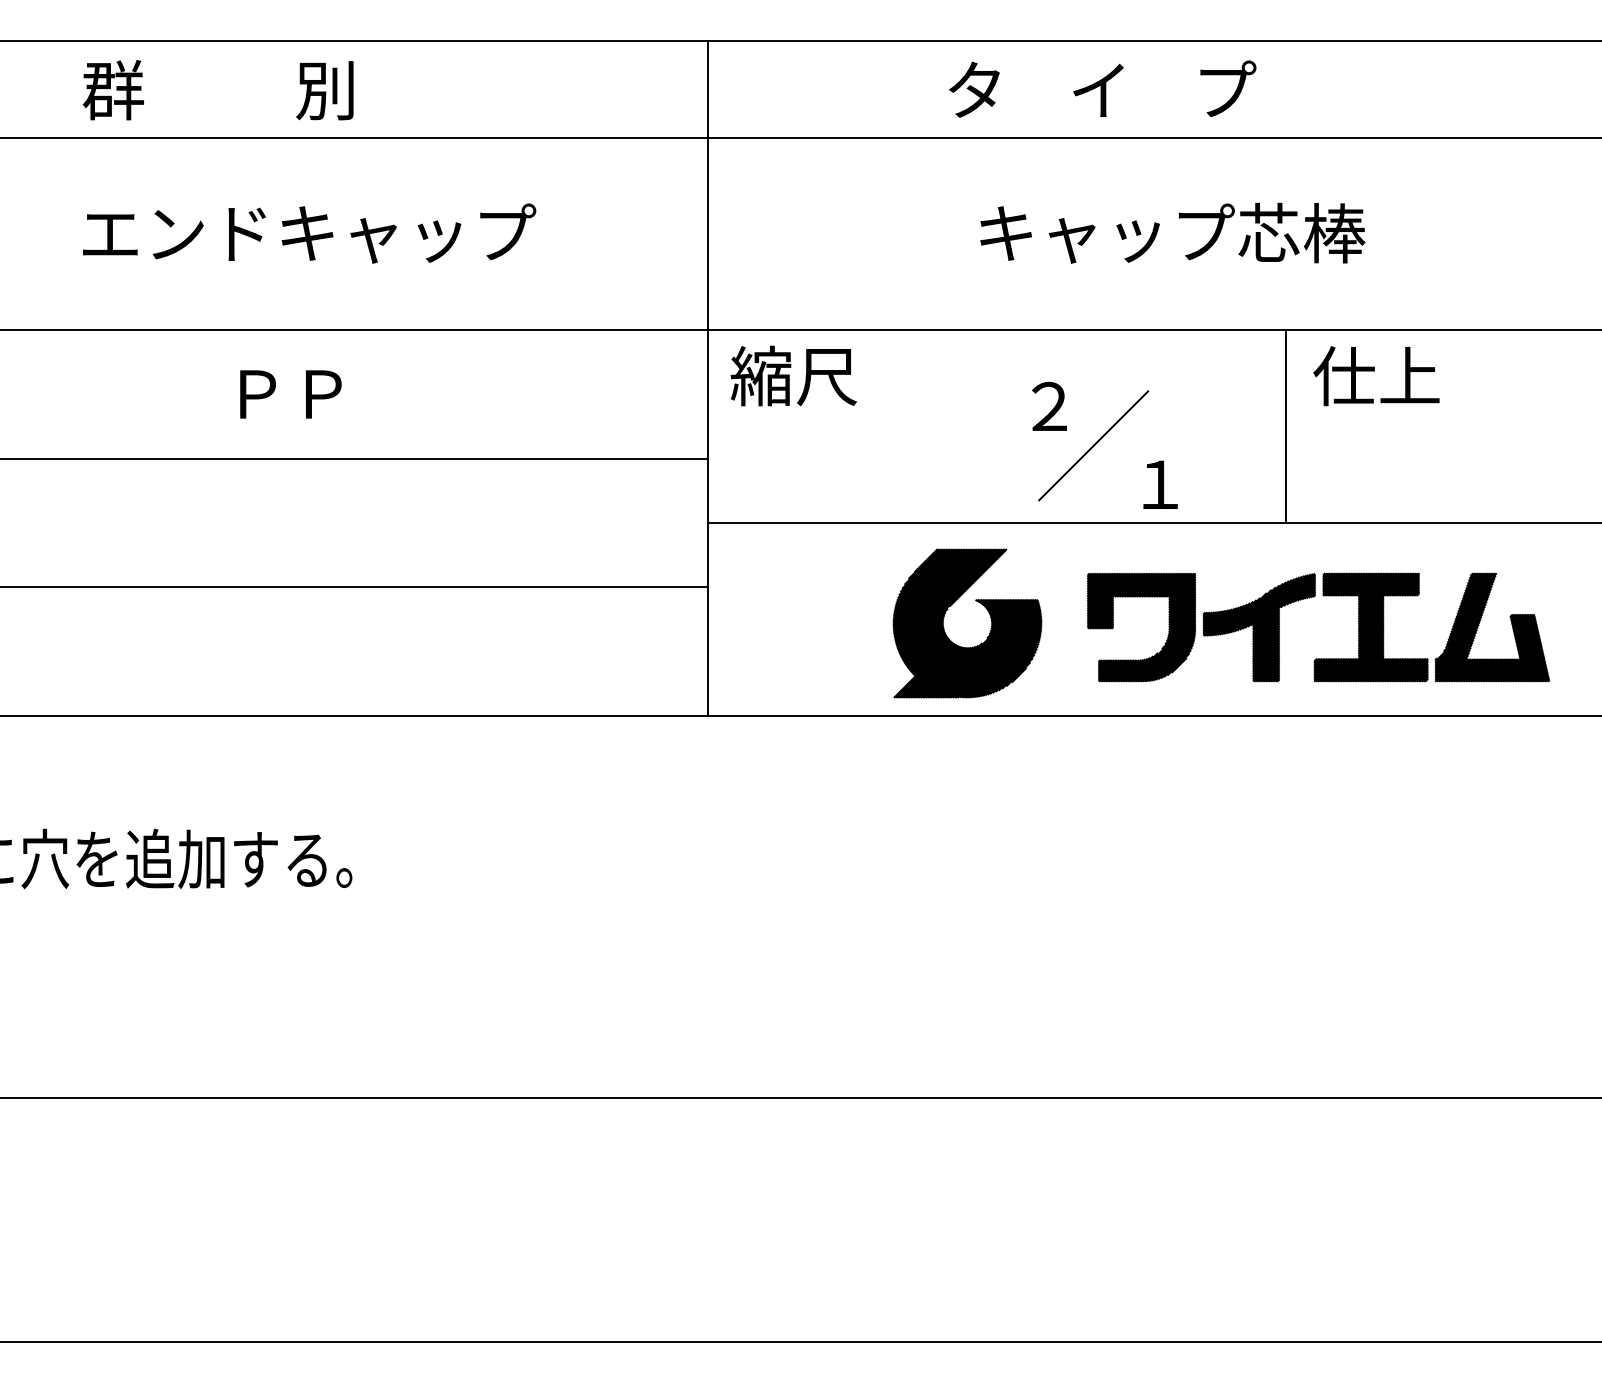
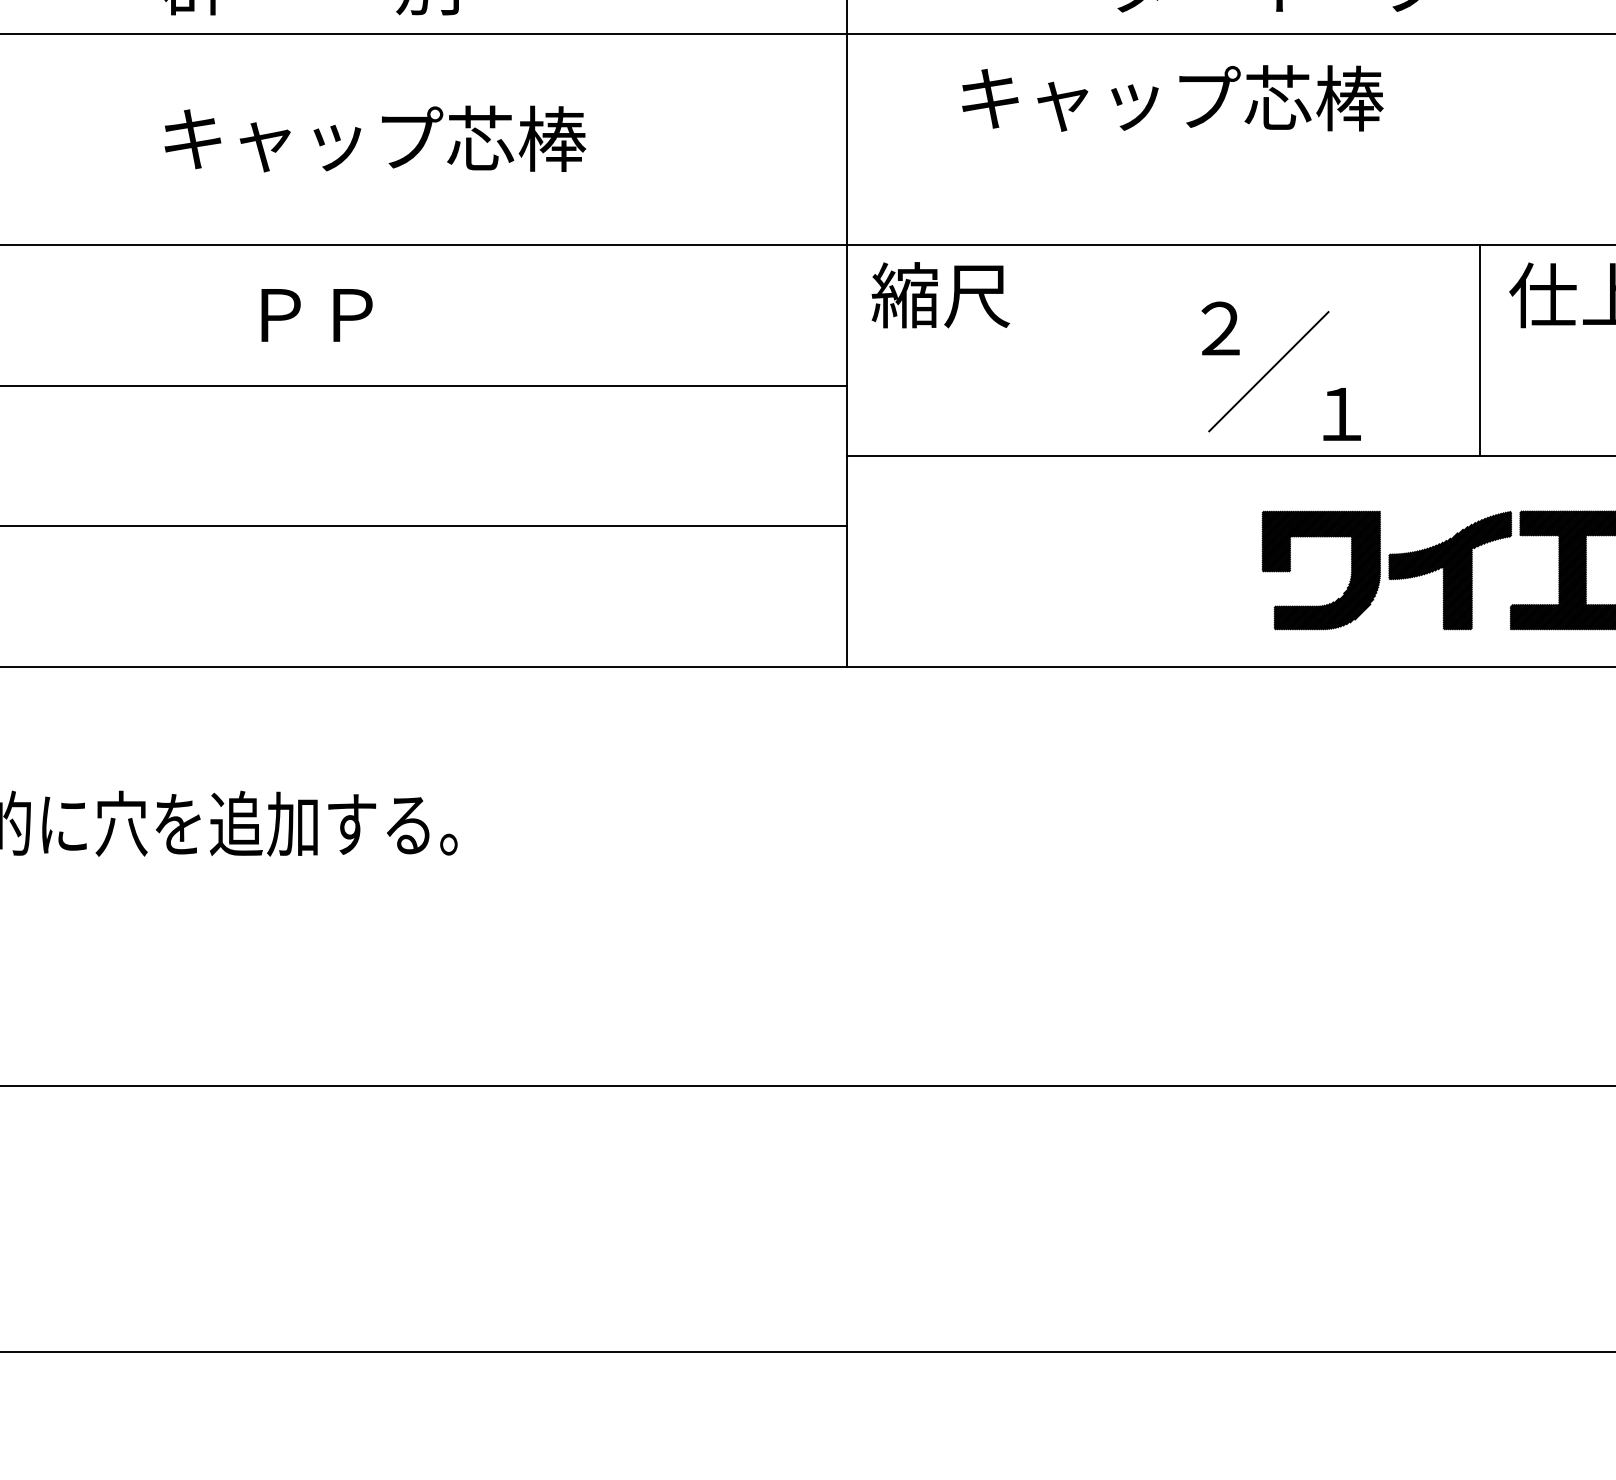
text: (309, 232) -> (410, 138), エンドキャップ -> キャップ芯棒
text: (1172, 232) -> (1172, 97), moved
text: (290, 394) -> (316, 315), moved
part: (946, 613) -> (1107, 555), removed

